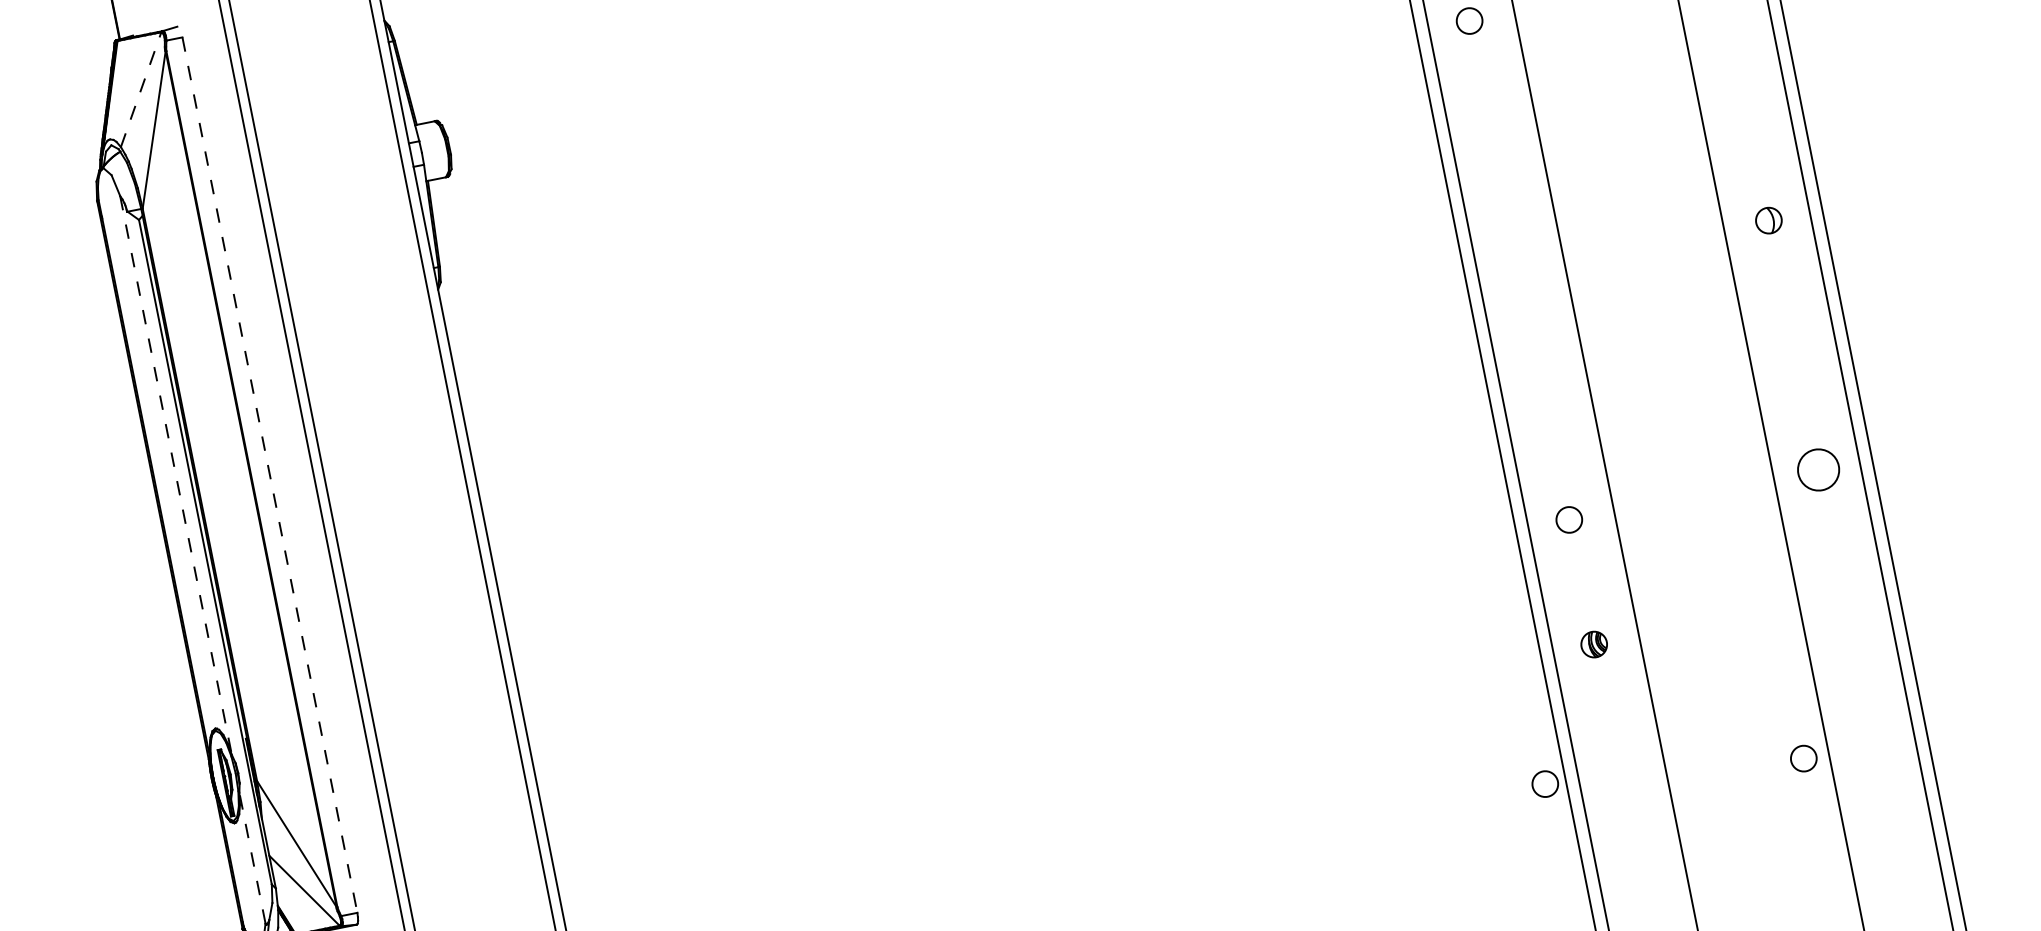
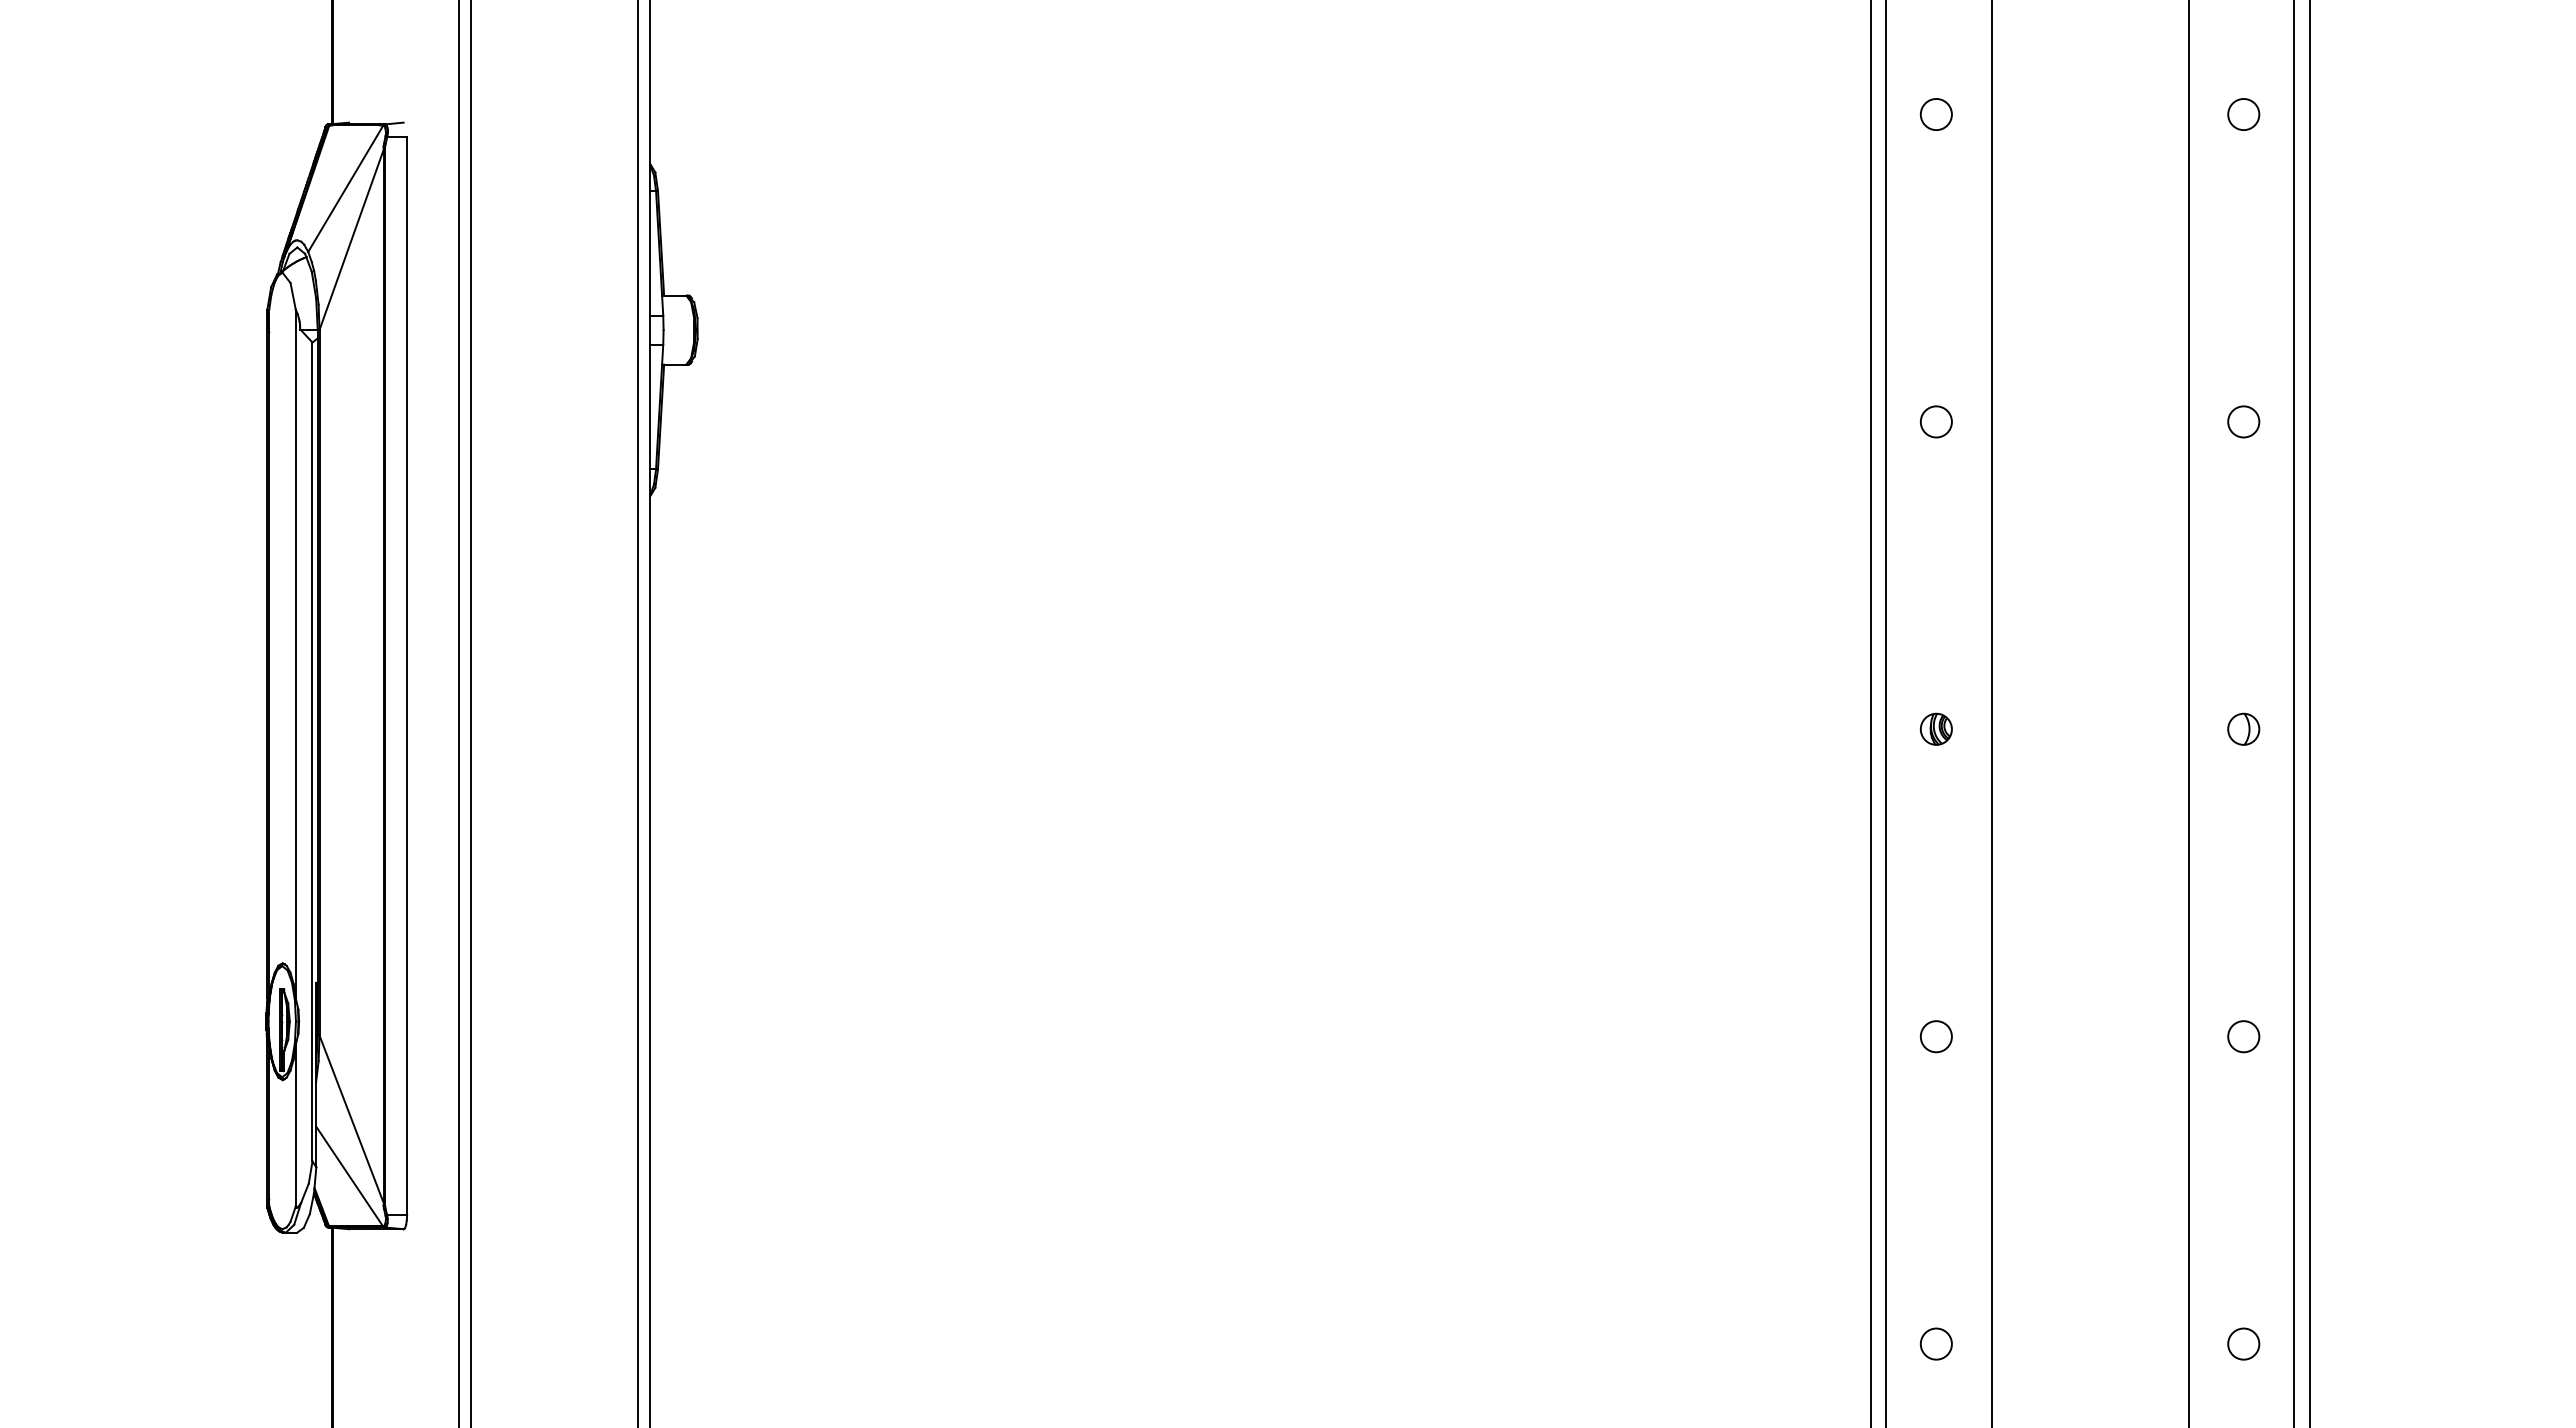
line: (141, 89) -> (346, 188), dashed -> solid
circle: (1818, 469) -> (2243, 1036), size x0.62
line: (175, 475) -> (295, 654), dashed -> solid
line: (270, 475) -> (407, 676), dashed -> solid
part: (1593, 644) -> (1935, 728), moved
circle: (1803, 758) -> (2243, 1343), moved
circle: (1544, 783) -> (1935, 1343), moved
line: (252, 858) -> (295, 1125), dashed -> solid

